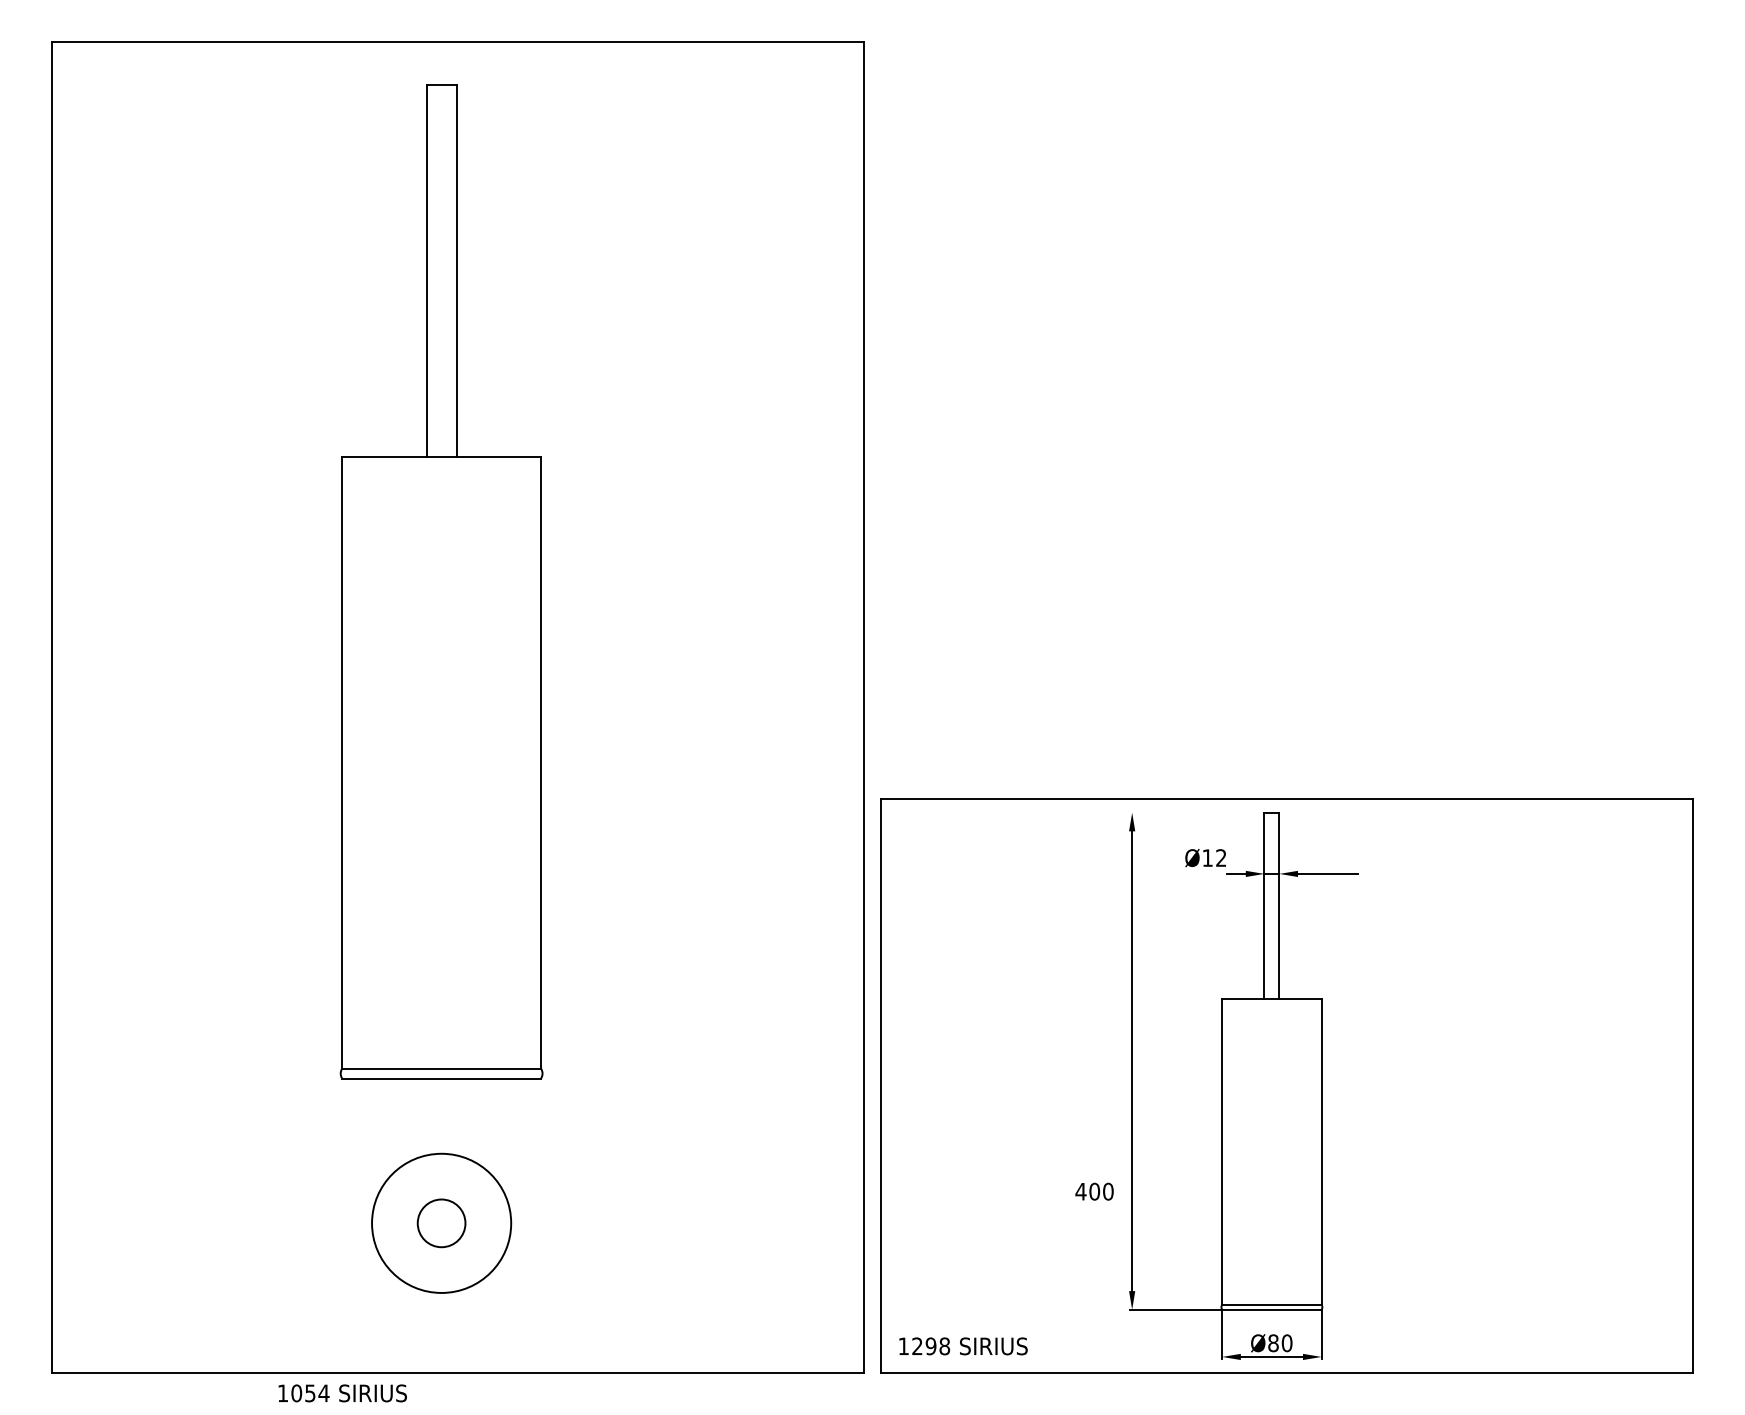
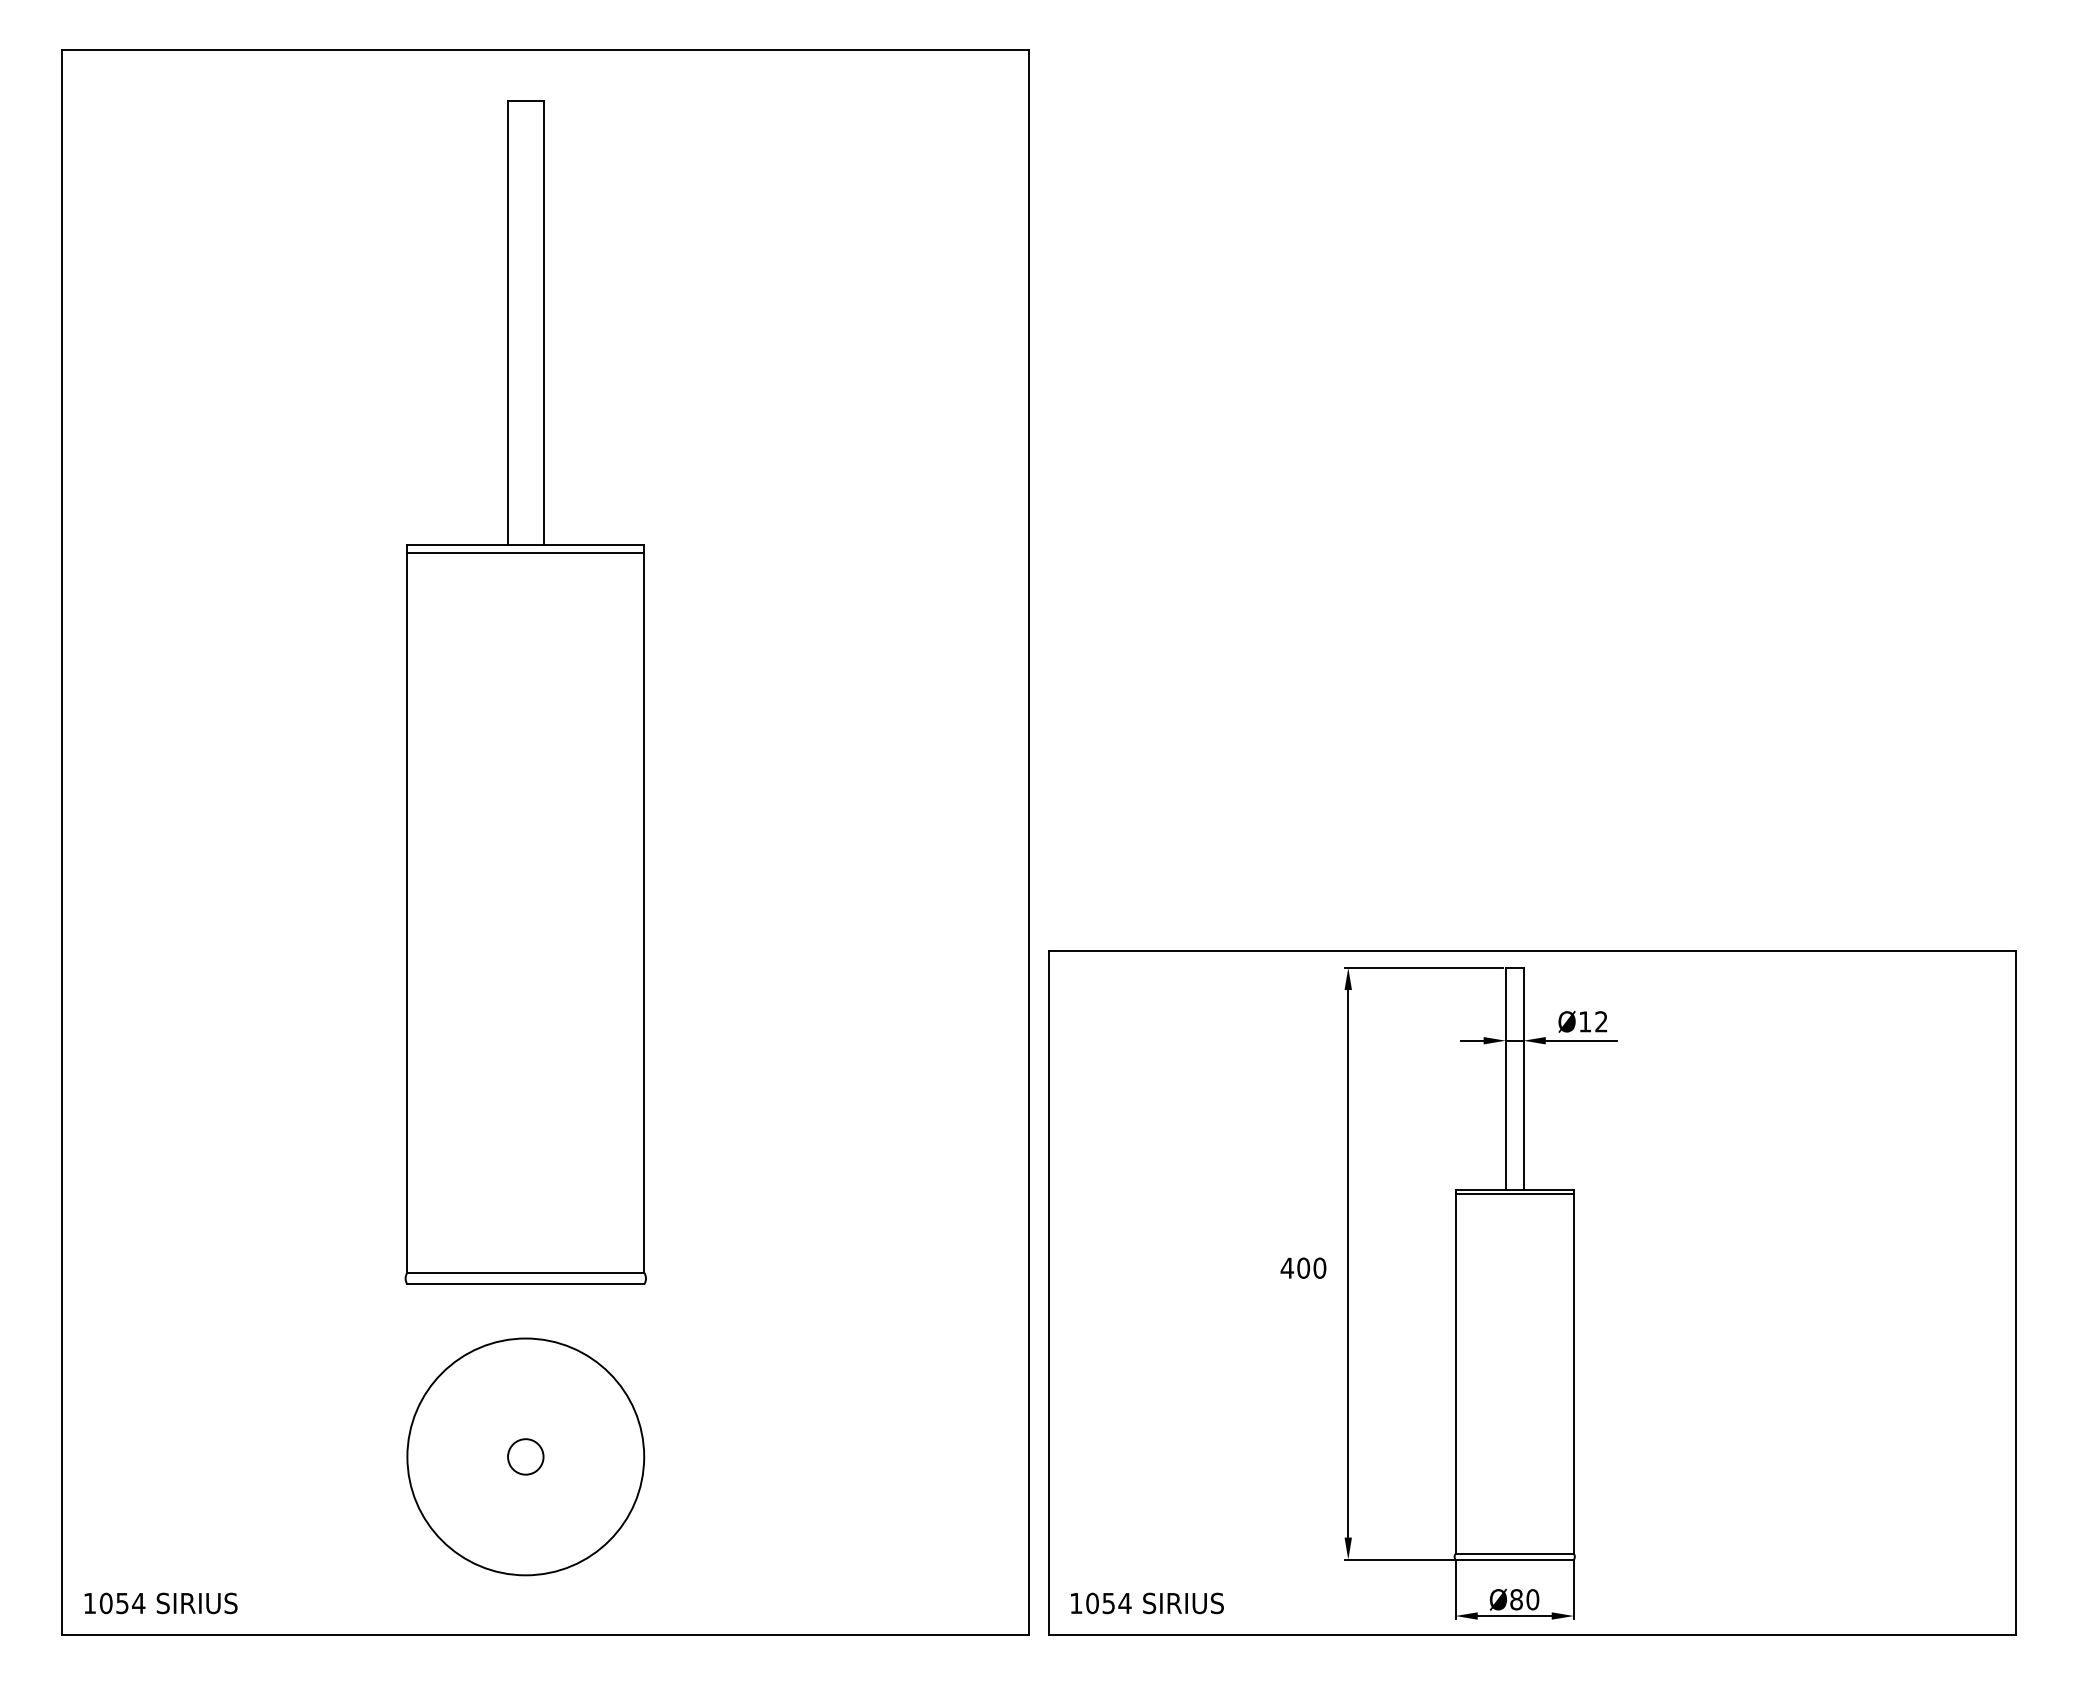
line: (441, 464) -> (525, 553), added
line: (1195, 812) -> (1423, 967), added
text: (1205, 857) -> (1582, 1021), moved
line: (1271, 1003) -> (1514, 1194), added
text: (1094, 1191) -> (1303, 1267), moved
circle: (441, 1223) -> (525, 1456), size x0.62
circle: (441, 1223) -> (525, 1456), size x1.43
text: (930, 1346) -> (1108, 1603), 1298 -> 1054
text: (342, 1393) -> (160, 1603), moved

